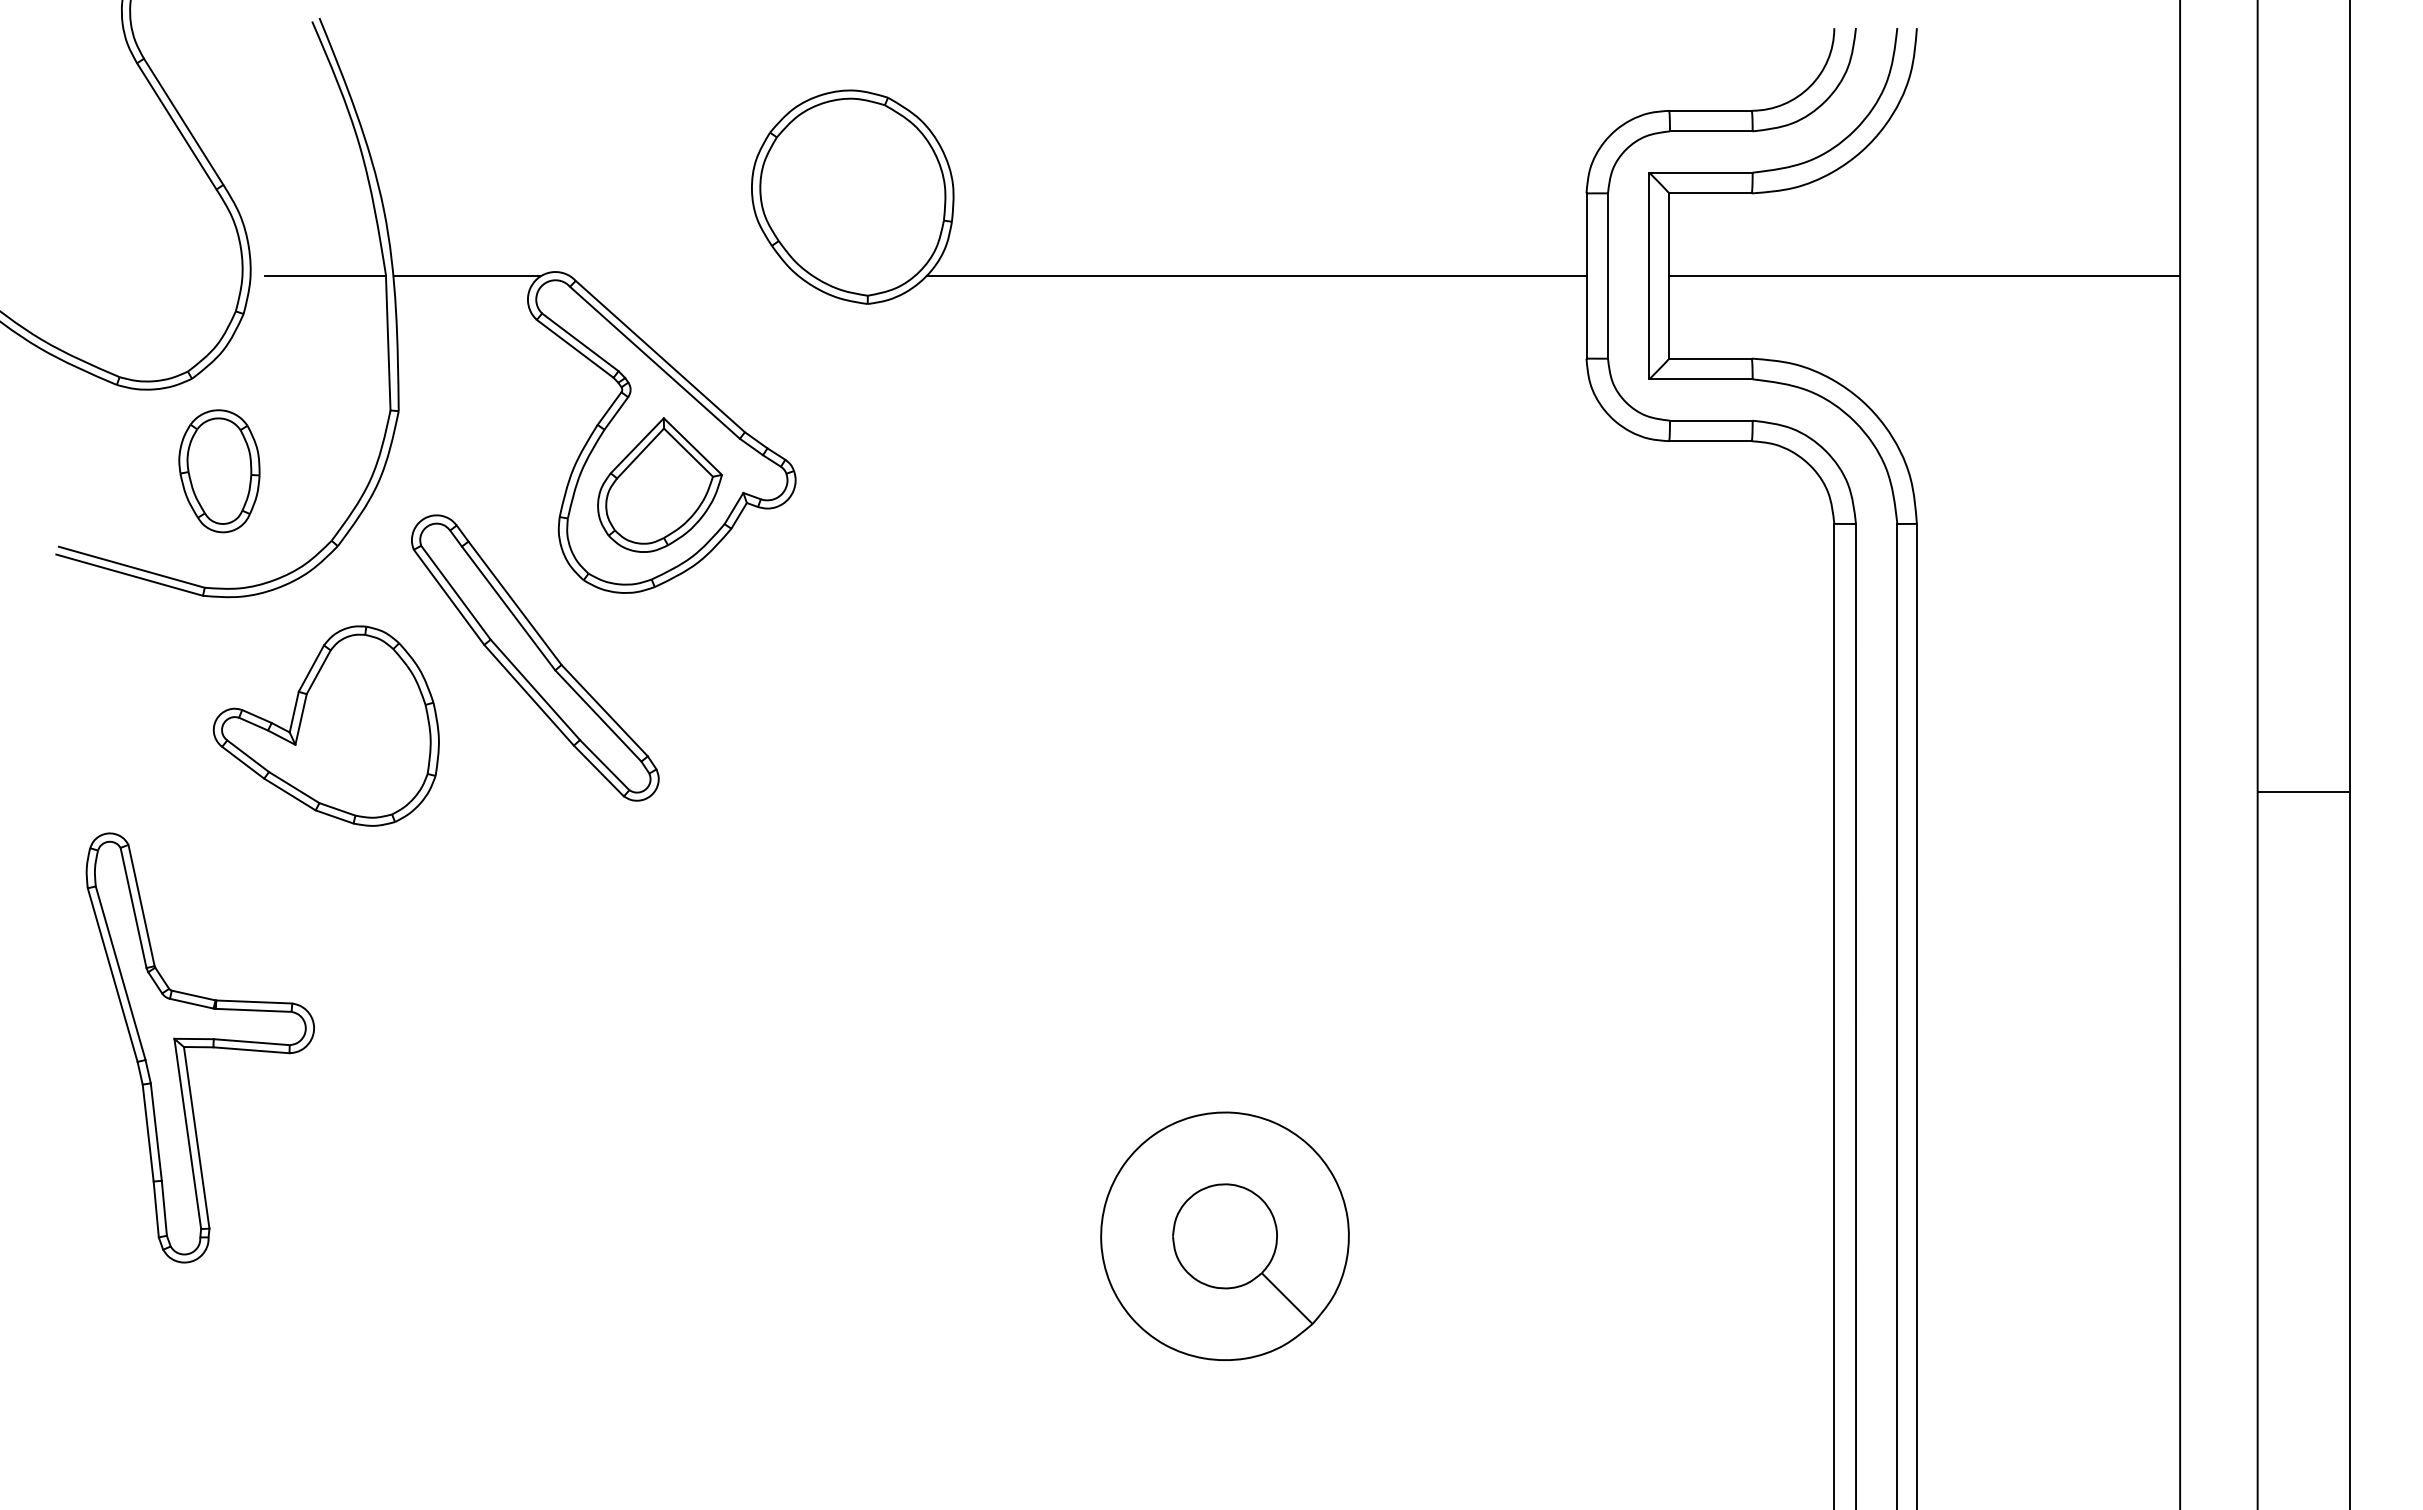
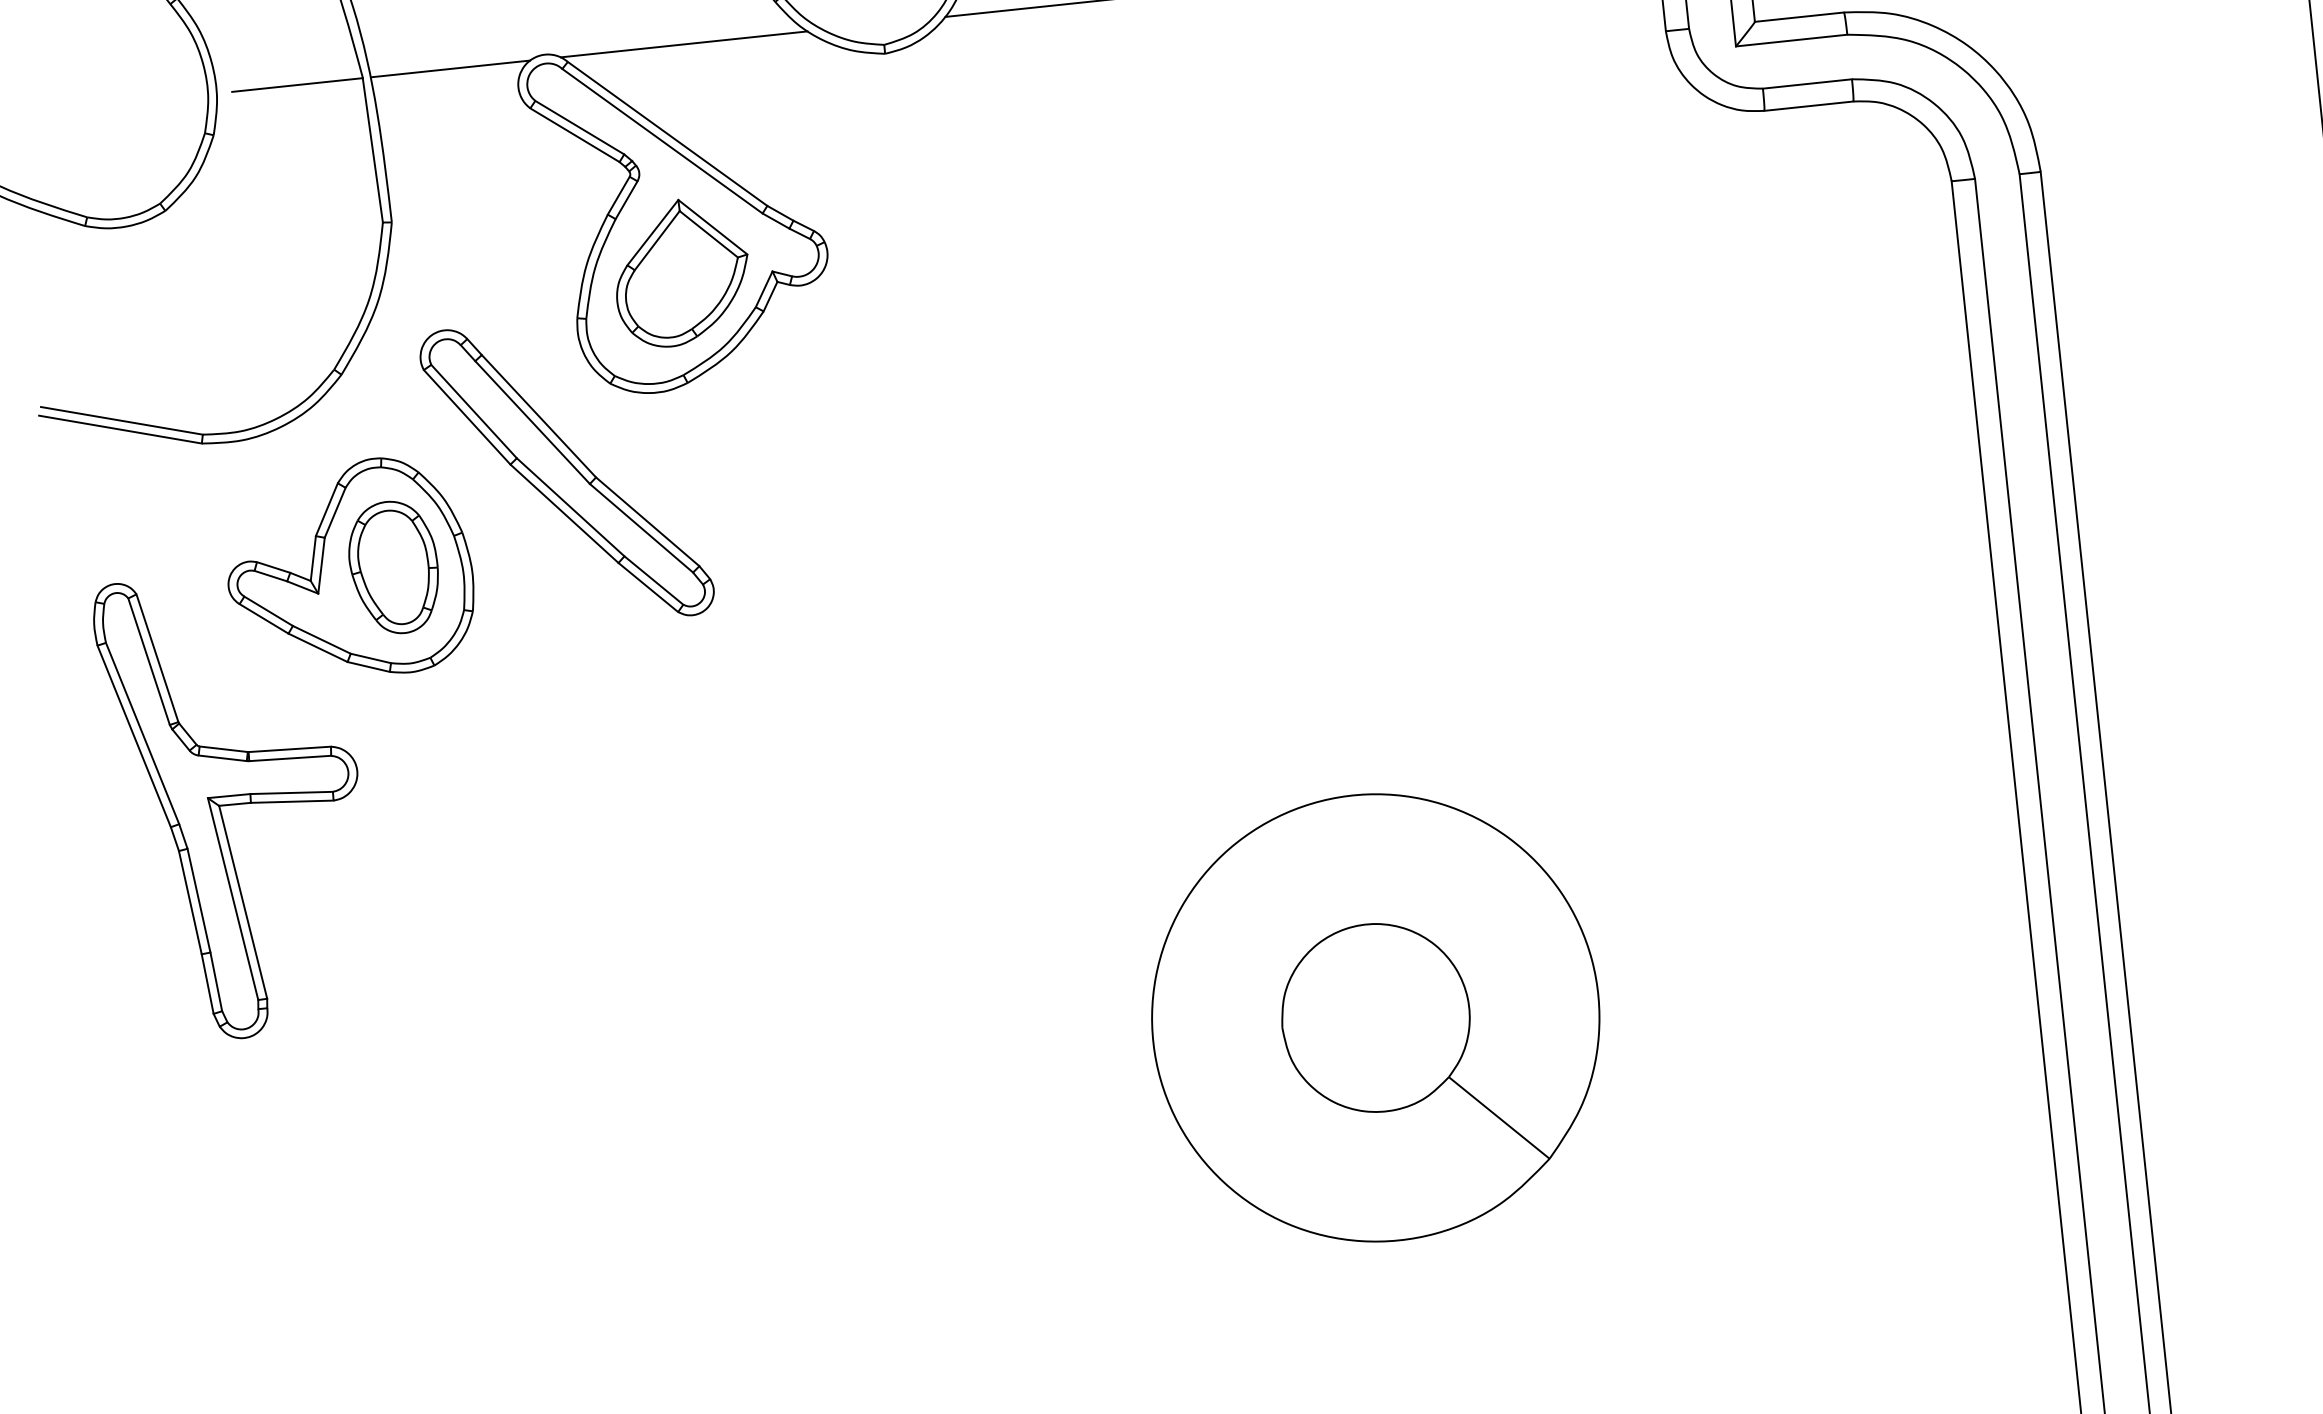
line: (683, 276) -> (683, 45), added
part: (219, 471) -> (394, 567), moved
part: (199, 1047) -> (235, 804), moved
part: (1224, 1236) -> (1375, 1018), size x1.67

